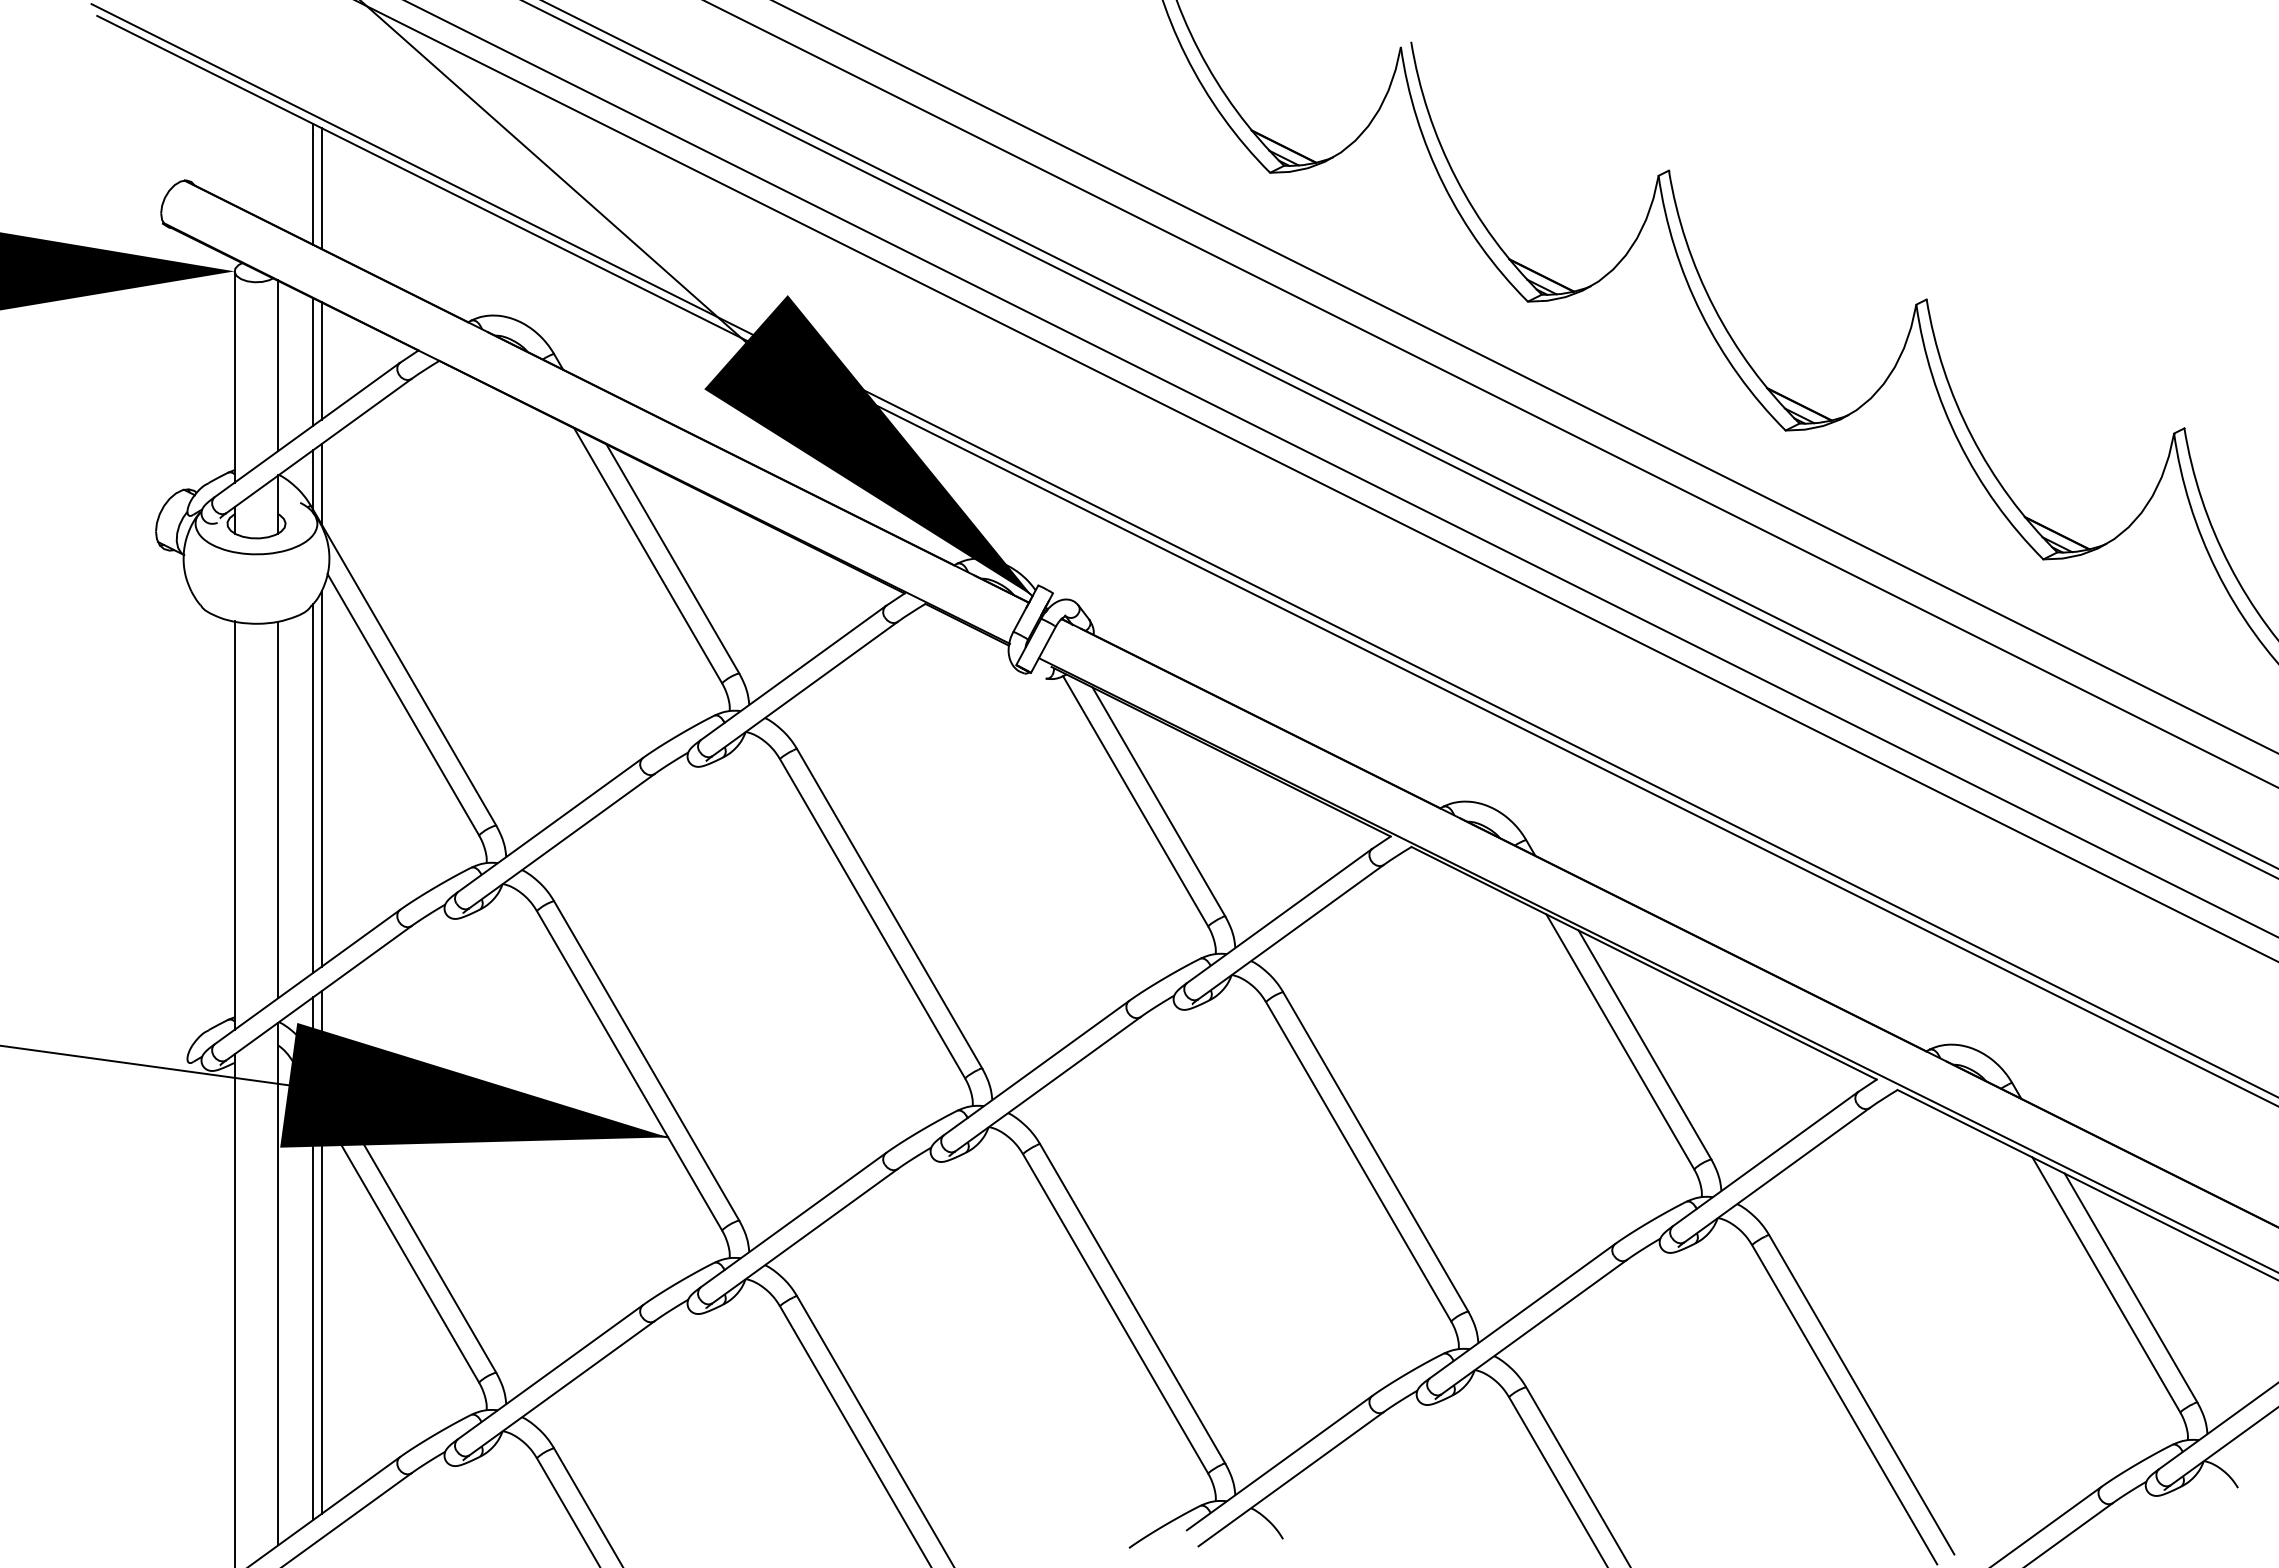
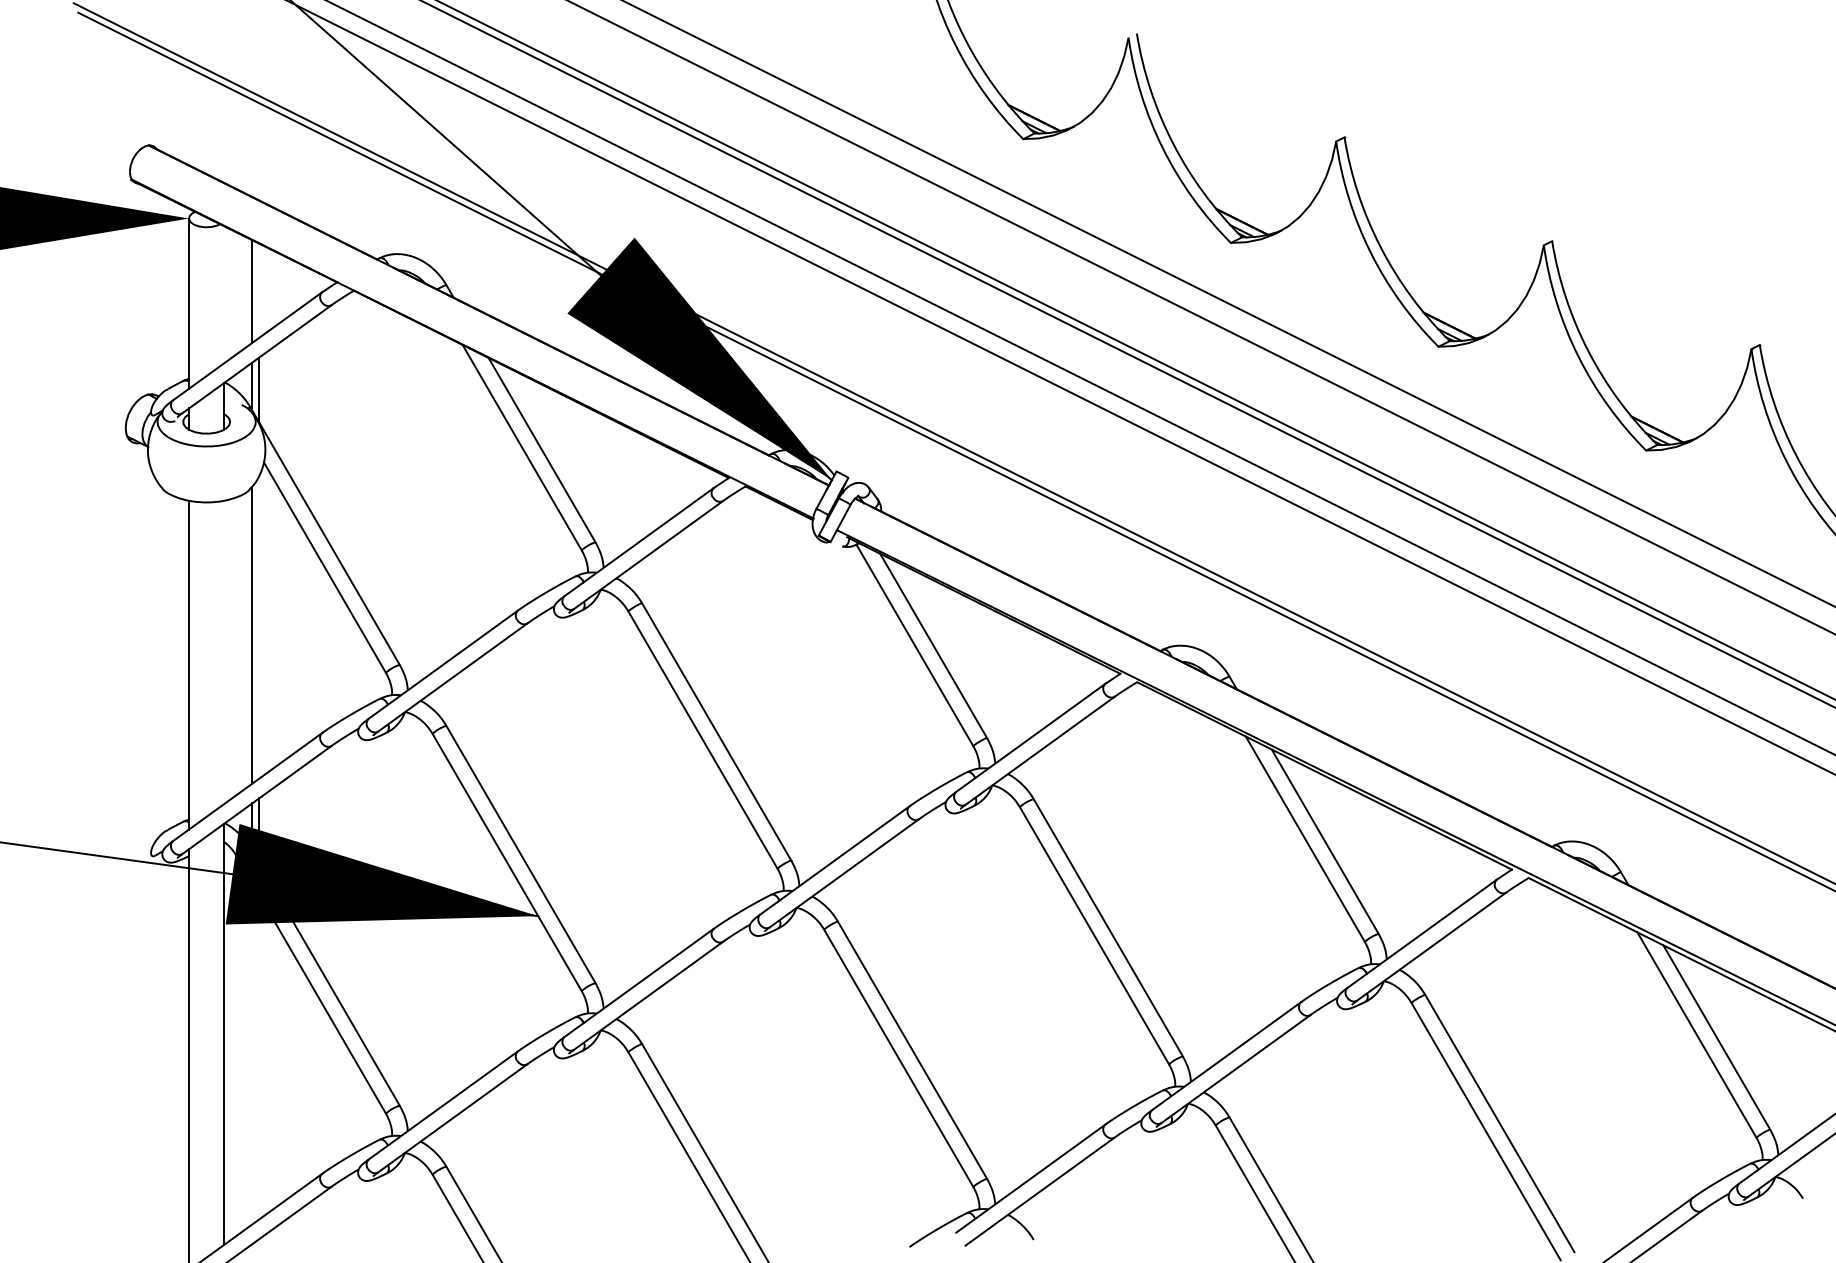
line: (313, 183) -> (252, 147), removed
line: (321, 188) -> (259, 151), removed
line: (321, 360) -> (259, 290), removed
line: (278, 365) -> (224, 294), removed
line: (321, 778) -> (259, 627), removed
line: (278, 809) -> (224, 652), removed
line: (313, 1308) -> (252, 1054), removed
line: (321, 1312) -> (259, 1057), removed

